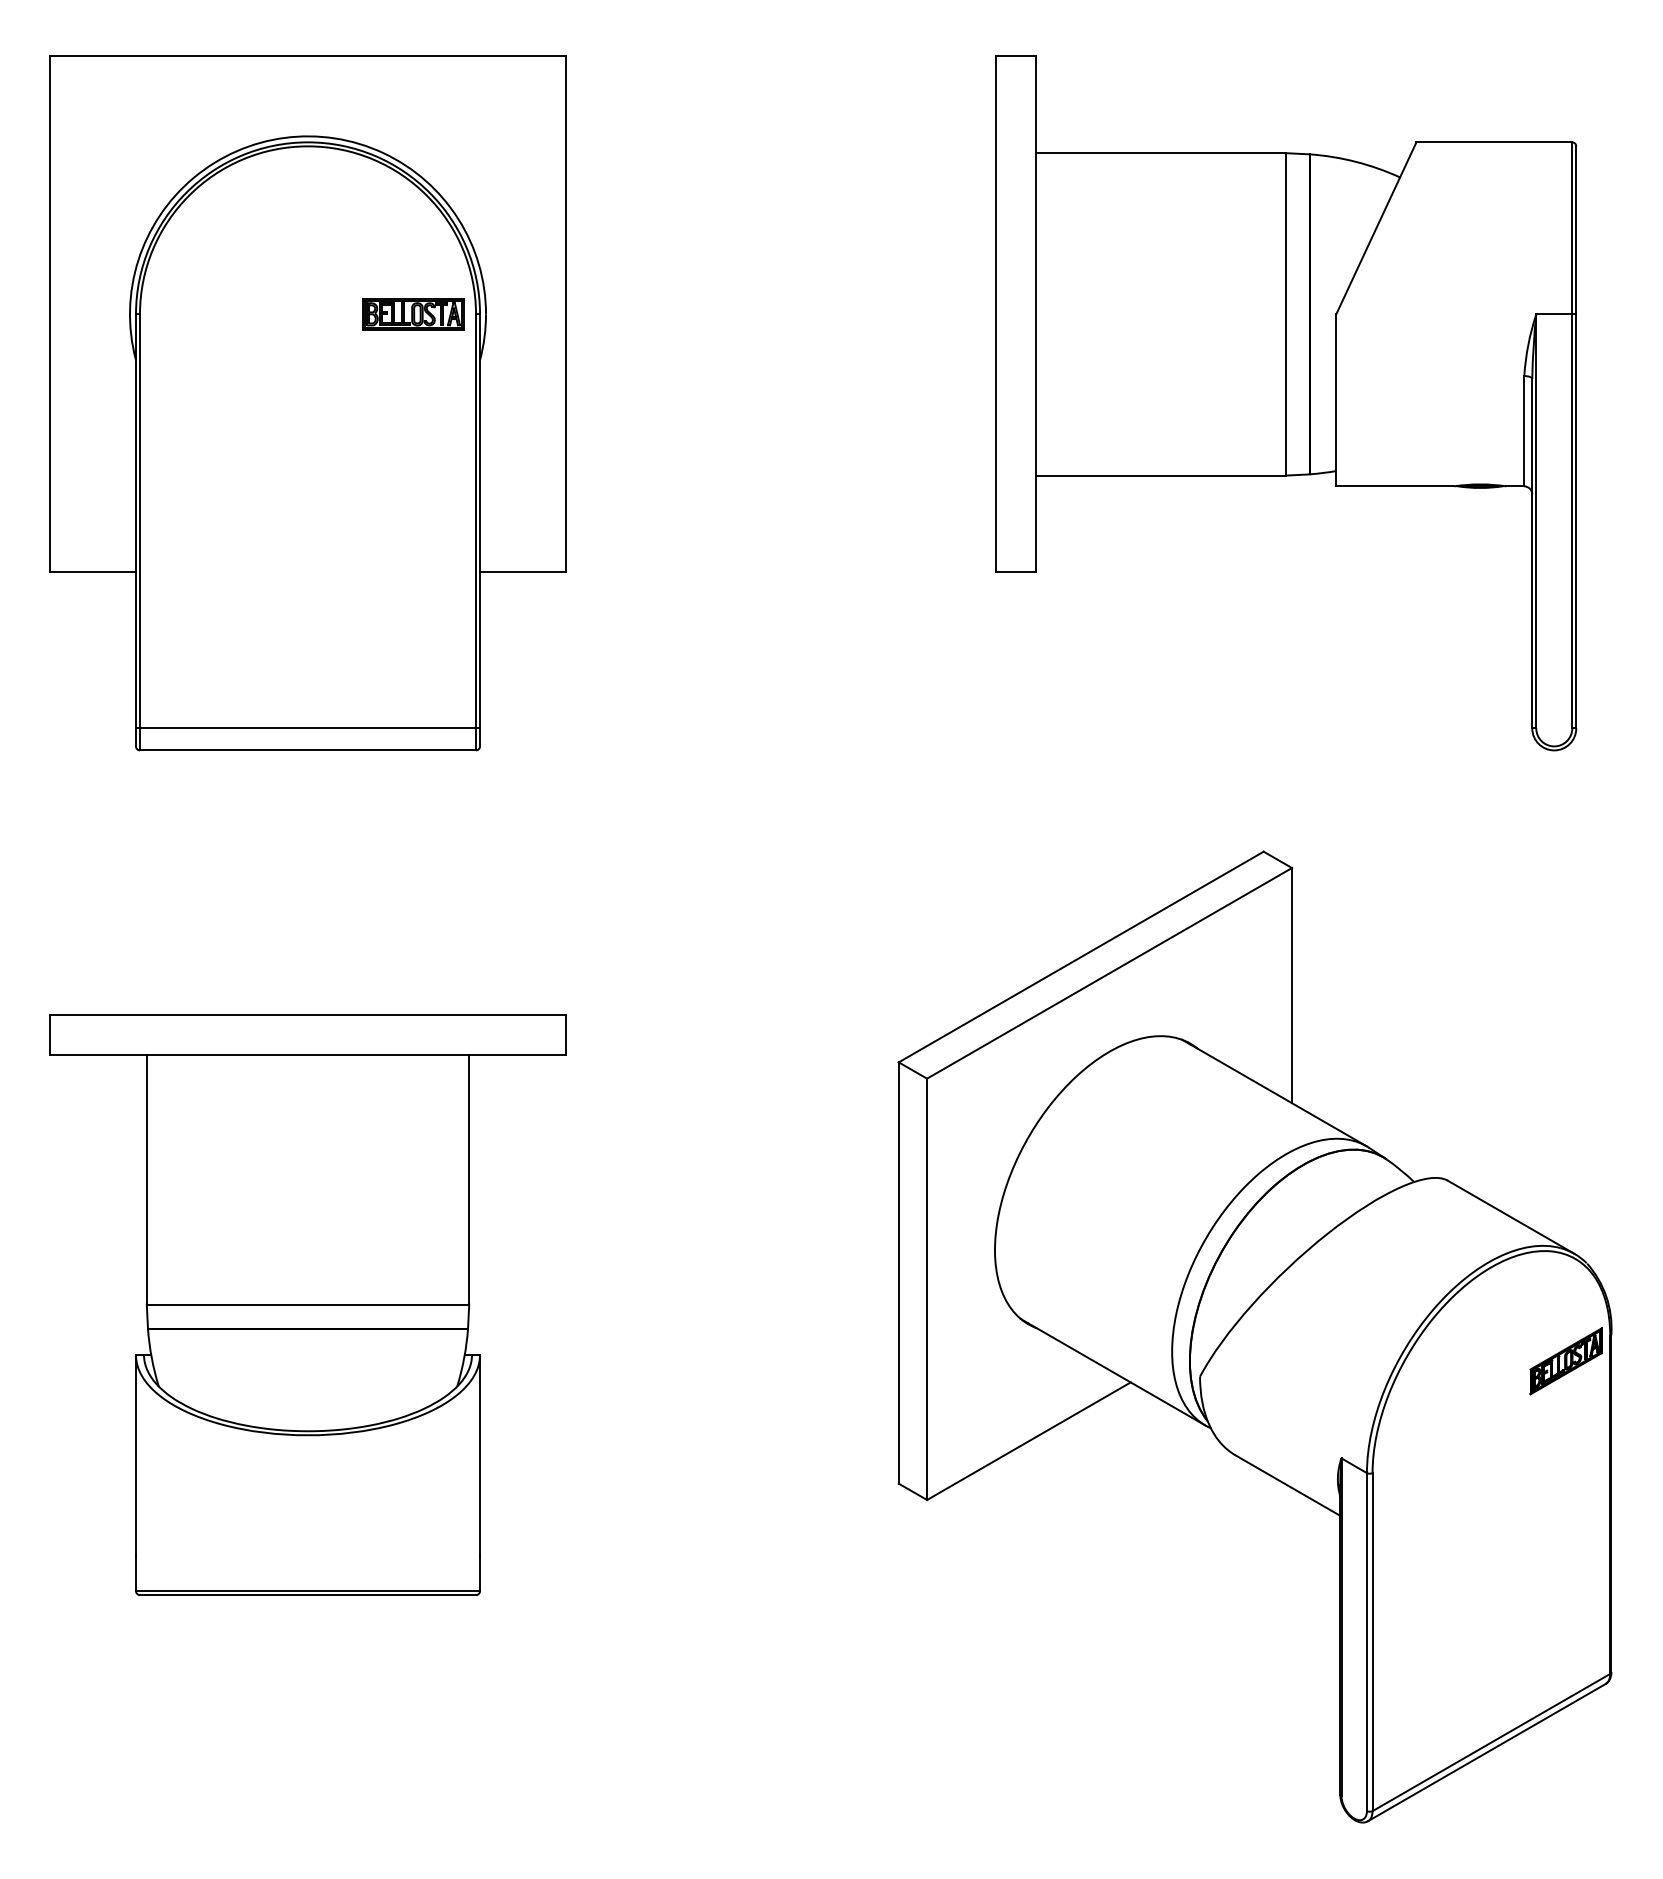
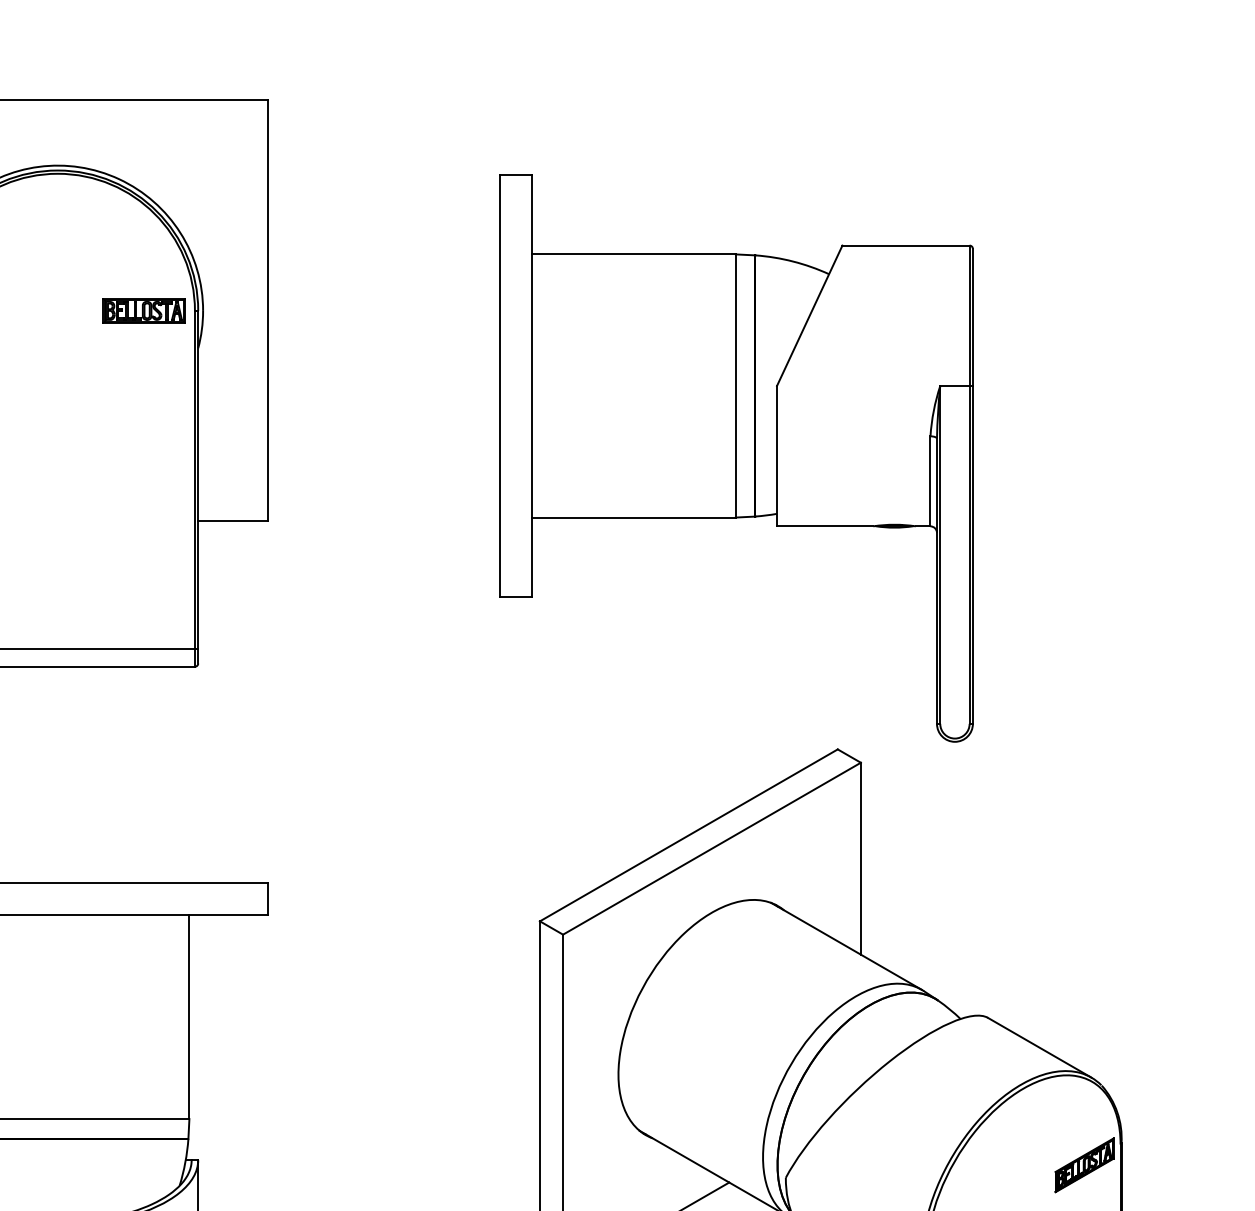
part: (1286, 403) -> (736, 458), moved

